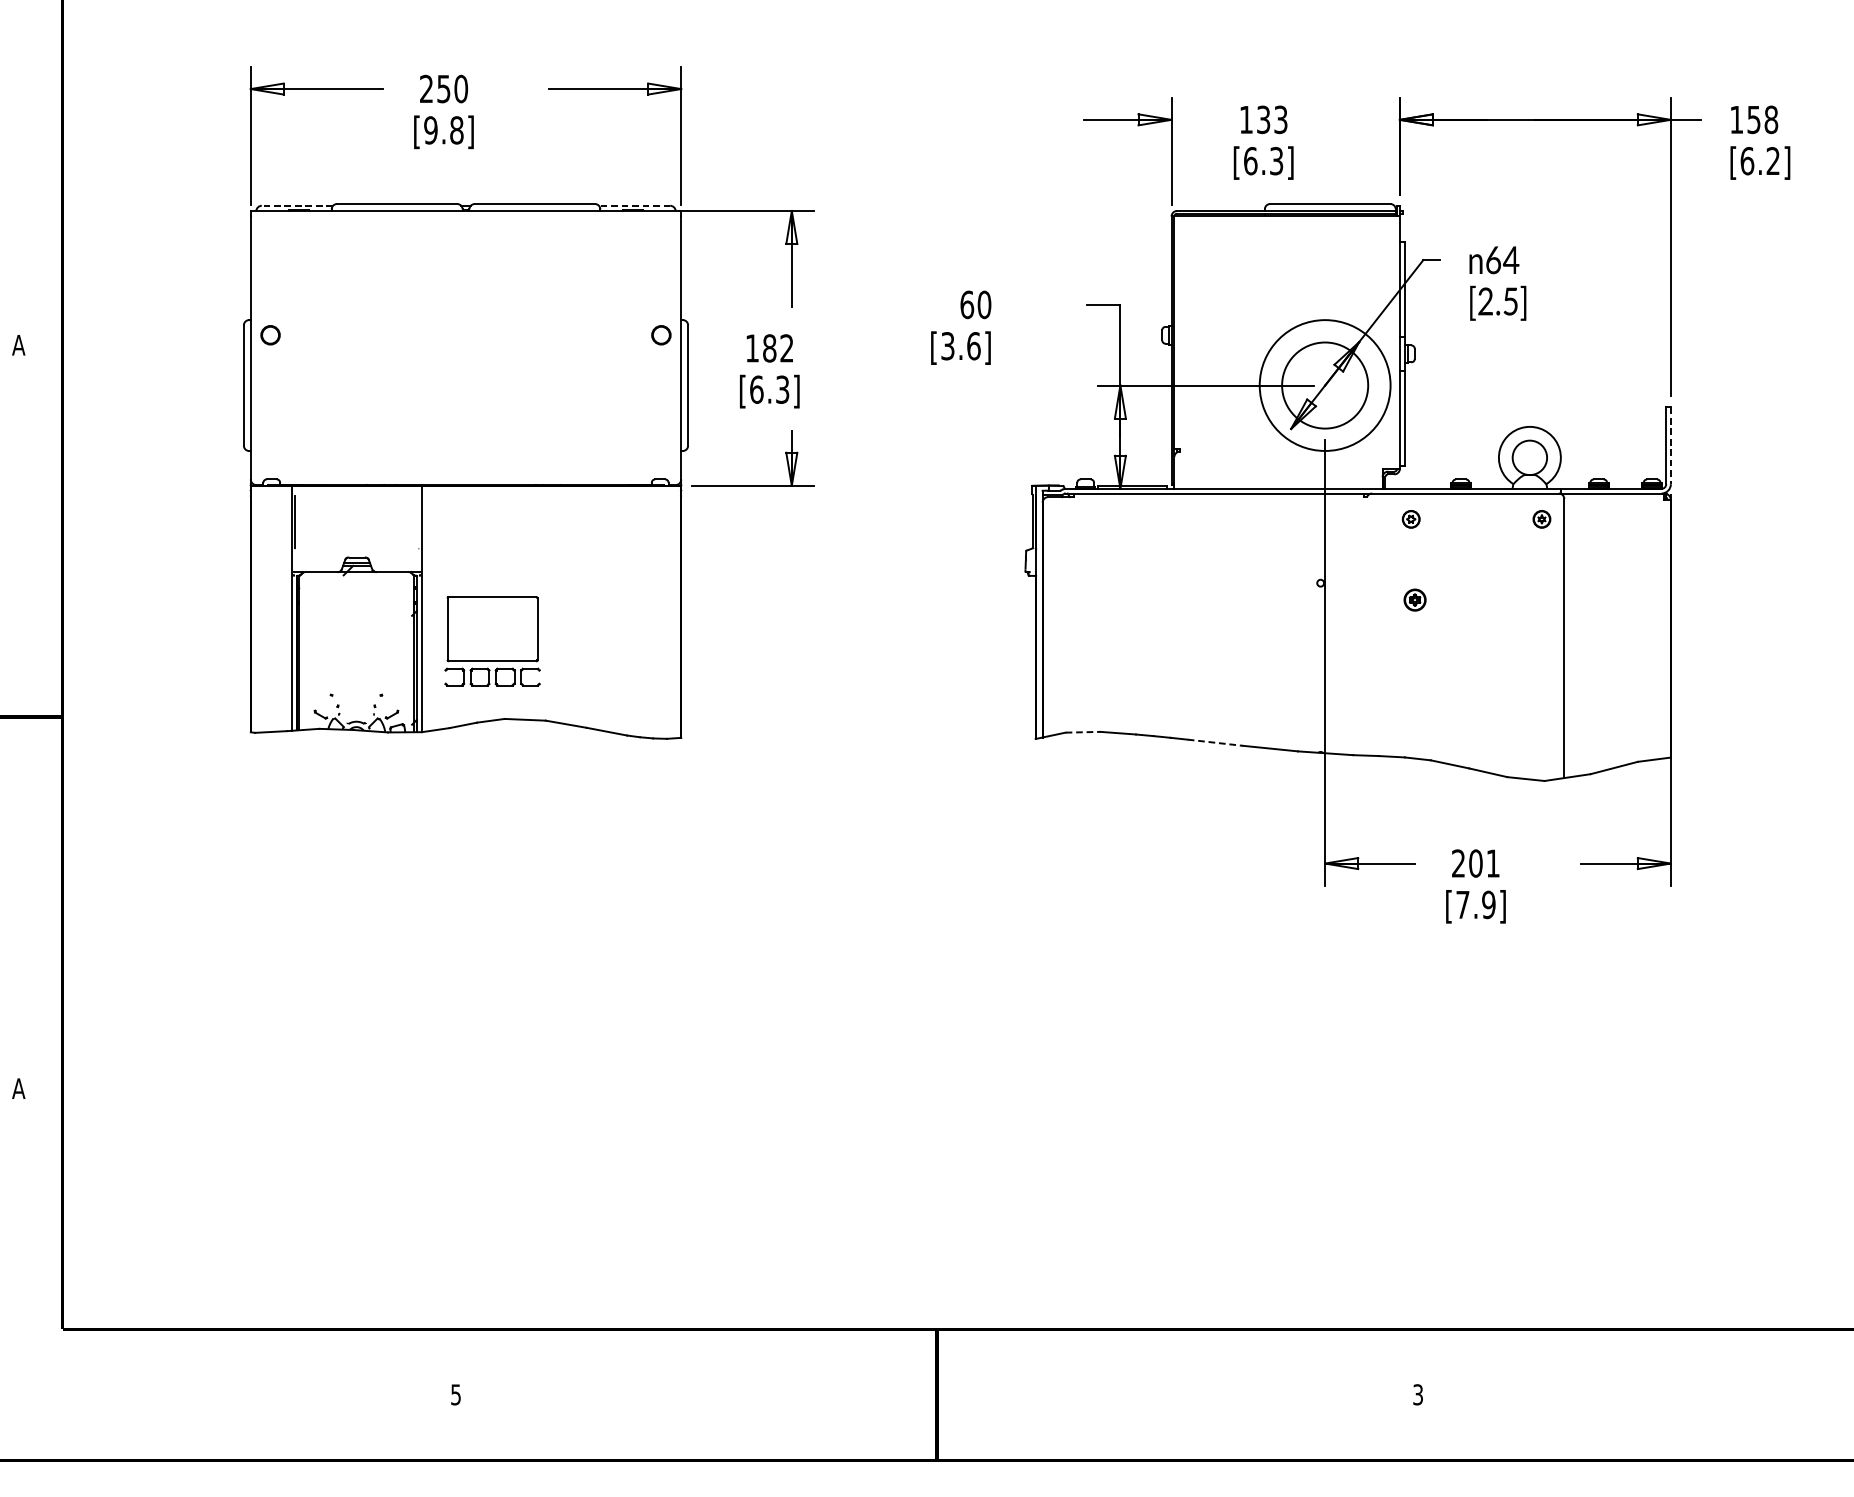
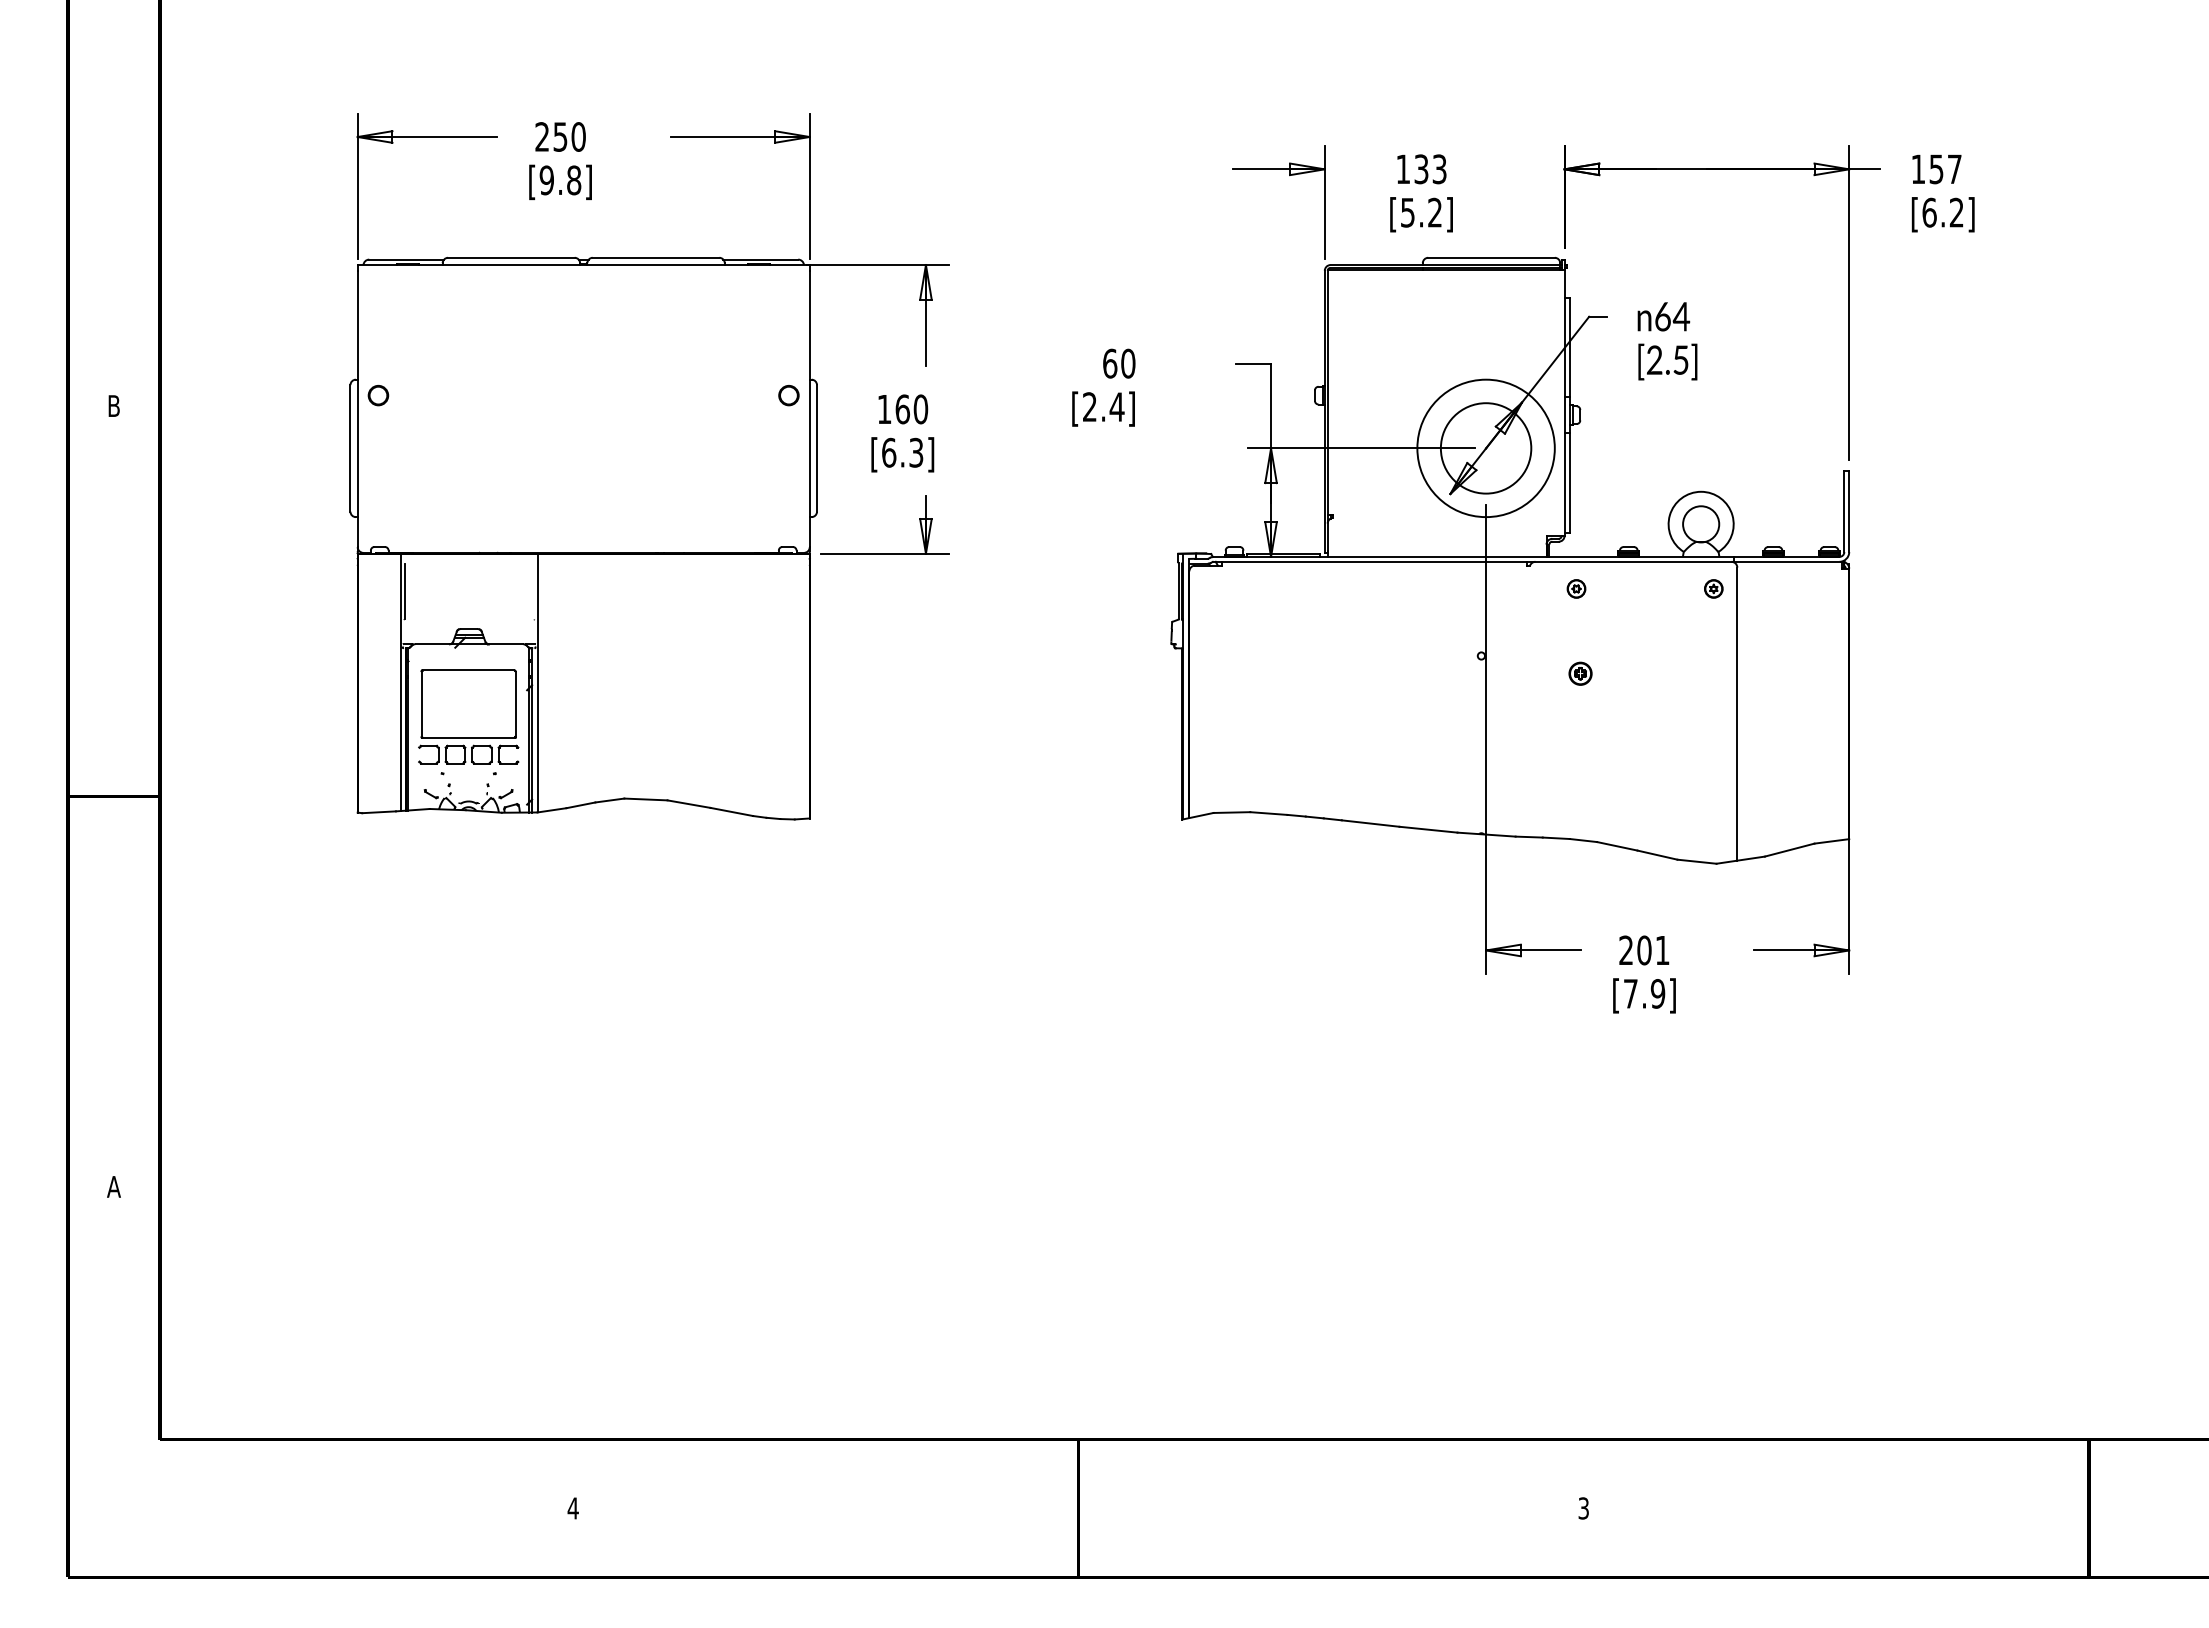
text: (1771, 119) -> (1954, 169), 158 -> 157
text: (1262, 160) -> (1420, 212), [6.3] -> [5.2]
line: (297, 205) -> (406, 259), dashed -> solid
line: (634, 205) -> (760, 259), dashed -> solid
text: (18, 344) -> (113, 405), A -> B
text: (960, 346) -> (1103, 407), [3.6] -> [2.4]
text: (778, 348) -> (911, 409), 182 -> 160
line: (1671, 446) -> (1849, 512), dashed -> solid
part: (492, 640) -> (468, 716), moved
line: (1083, 732) -> (1232, 812), dashed -> solid
line: (1216, 742) -> (1371, 823), dashed -> solid
text: (455, 1394) -> (572, 1508), 5 -> 4

